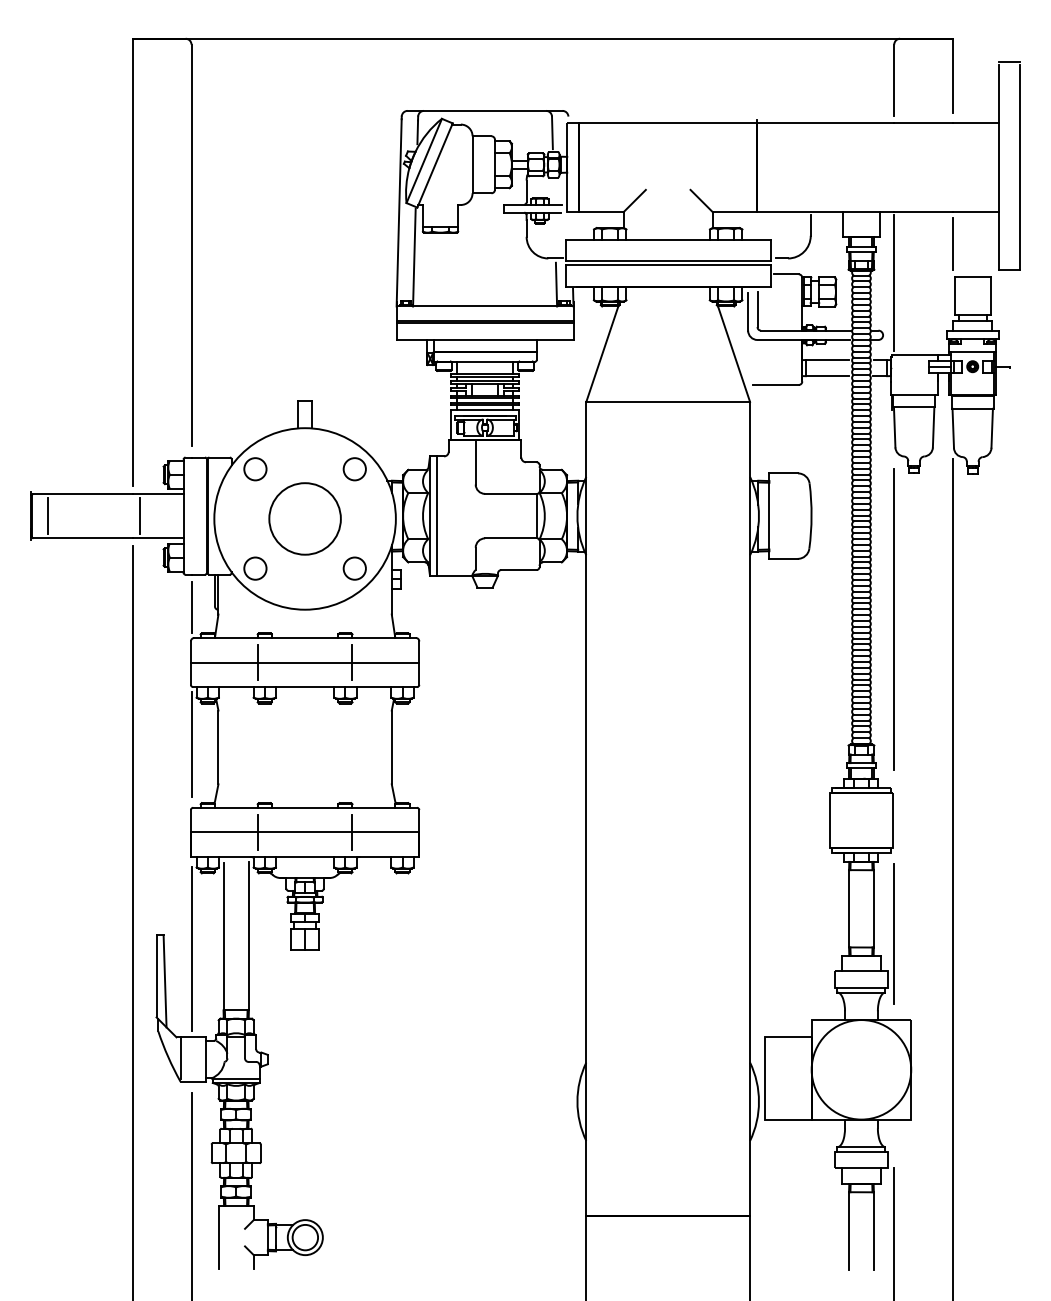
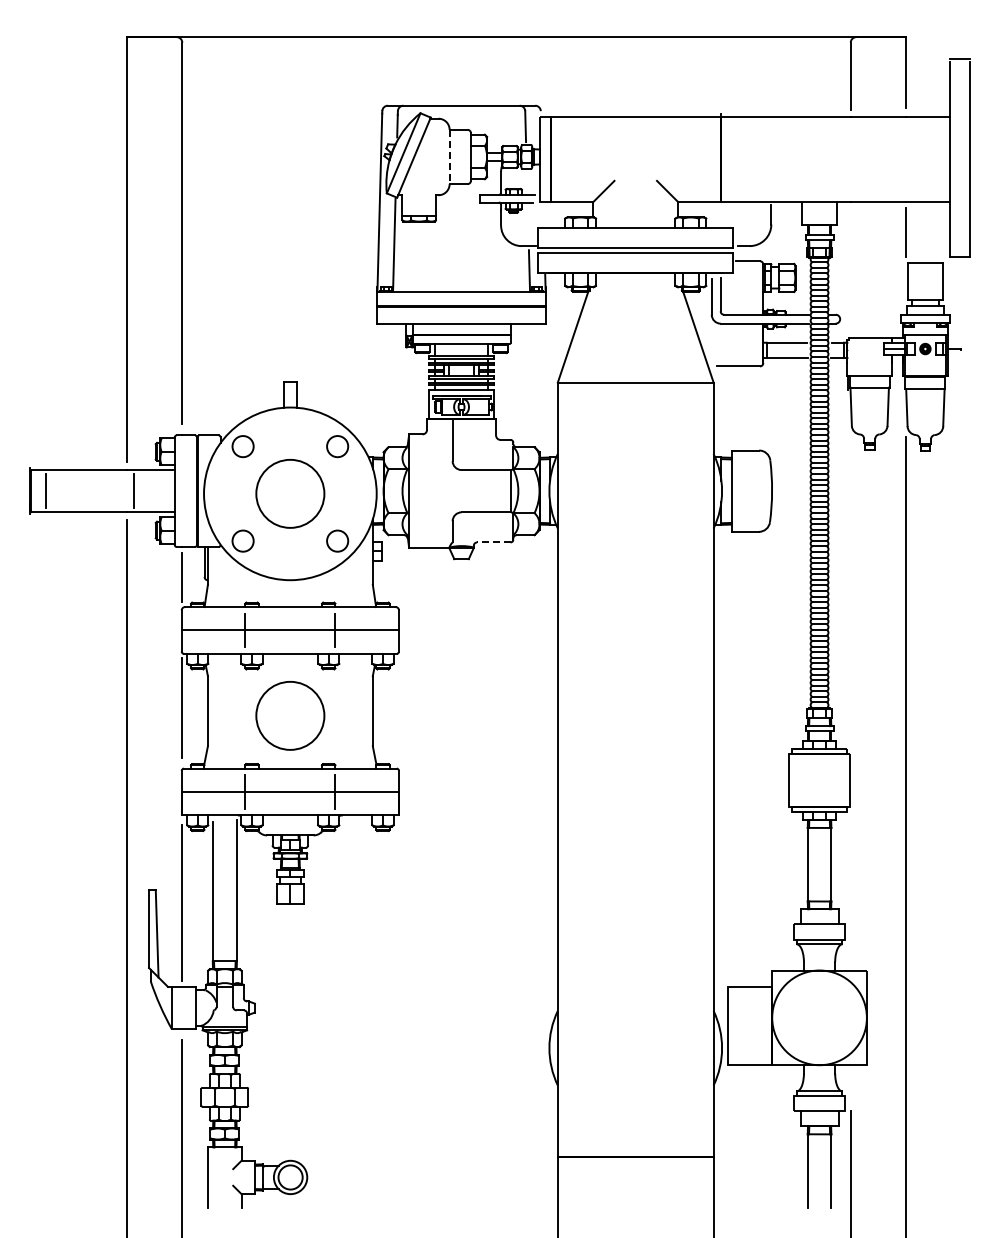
line: (472, 165) -> (449, 157), solid -> dashed
line: (893, 283) -> (850, 269), removed
line: (436, 516) -> (415, 491), removed
line: (518, 570) -> (493, 542), solid -> dashed
line: (893, 619) -> (850, 589), removed
circle: (305, 751) -> (290, 715), added
line: (893, 933) -> (850, 888), removed

